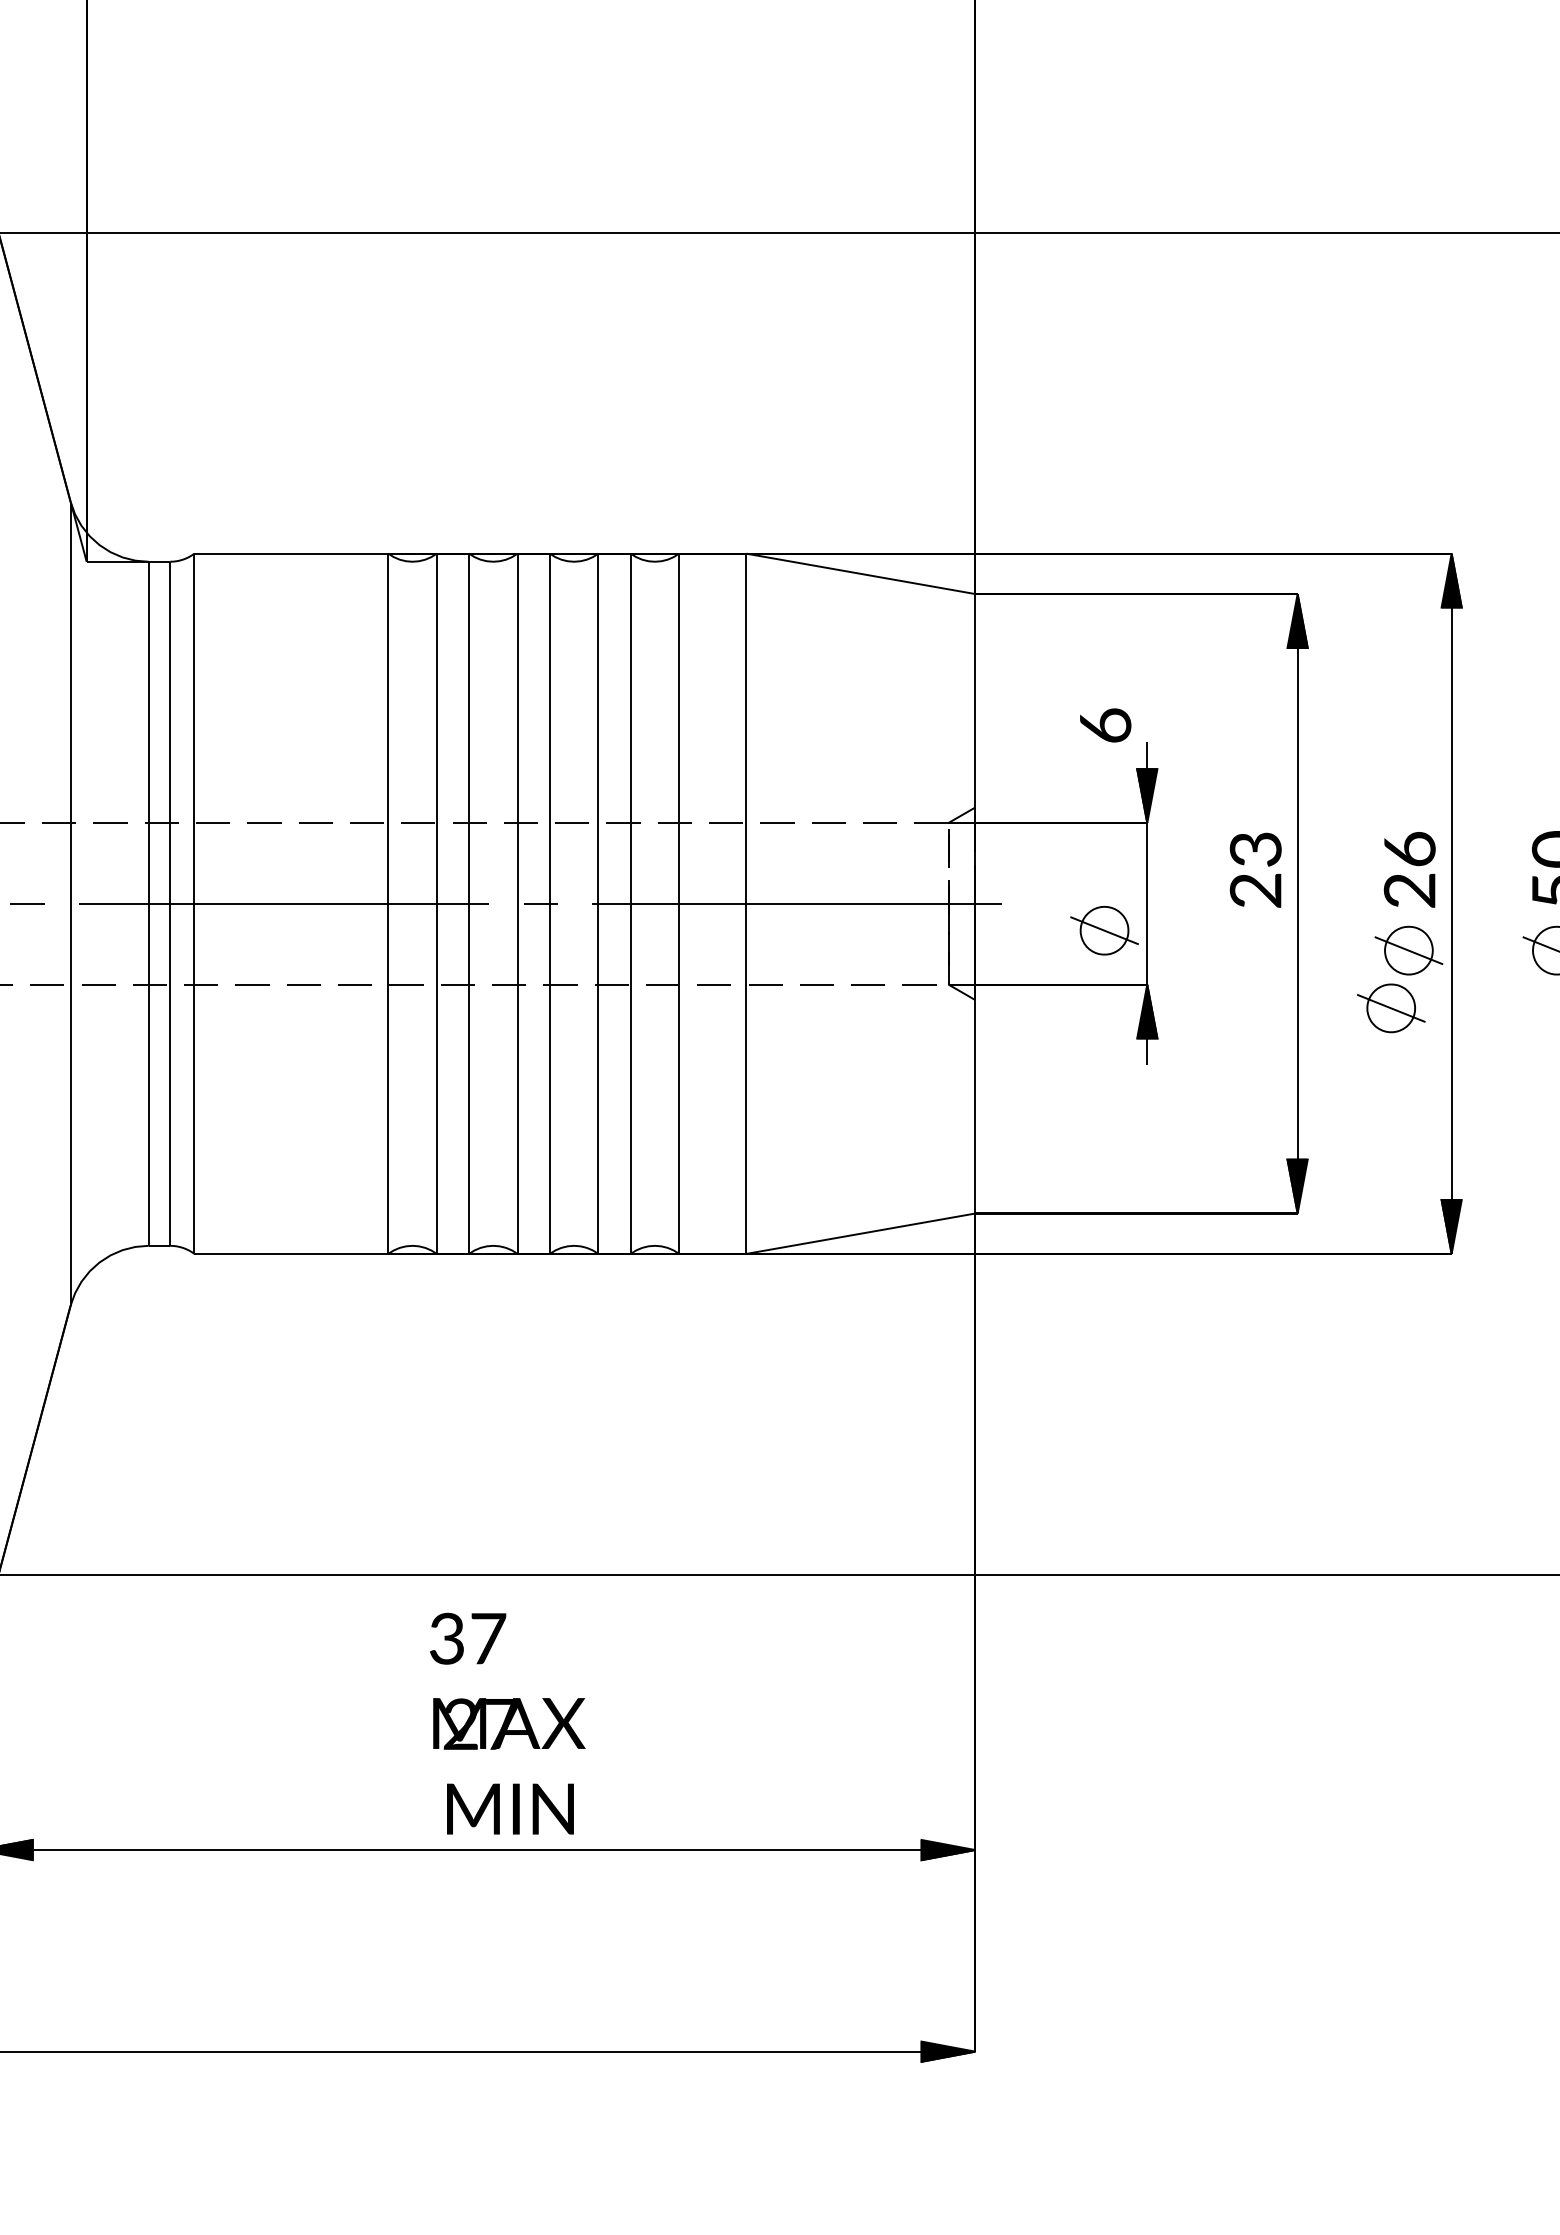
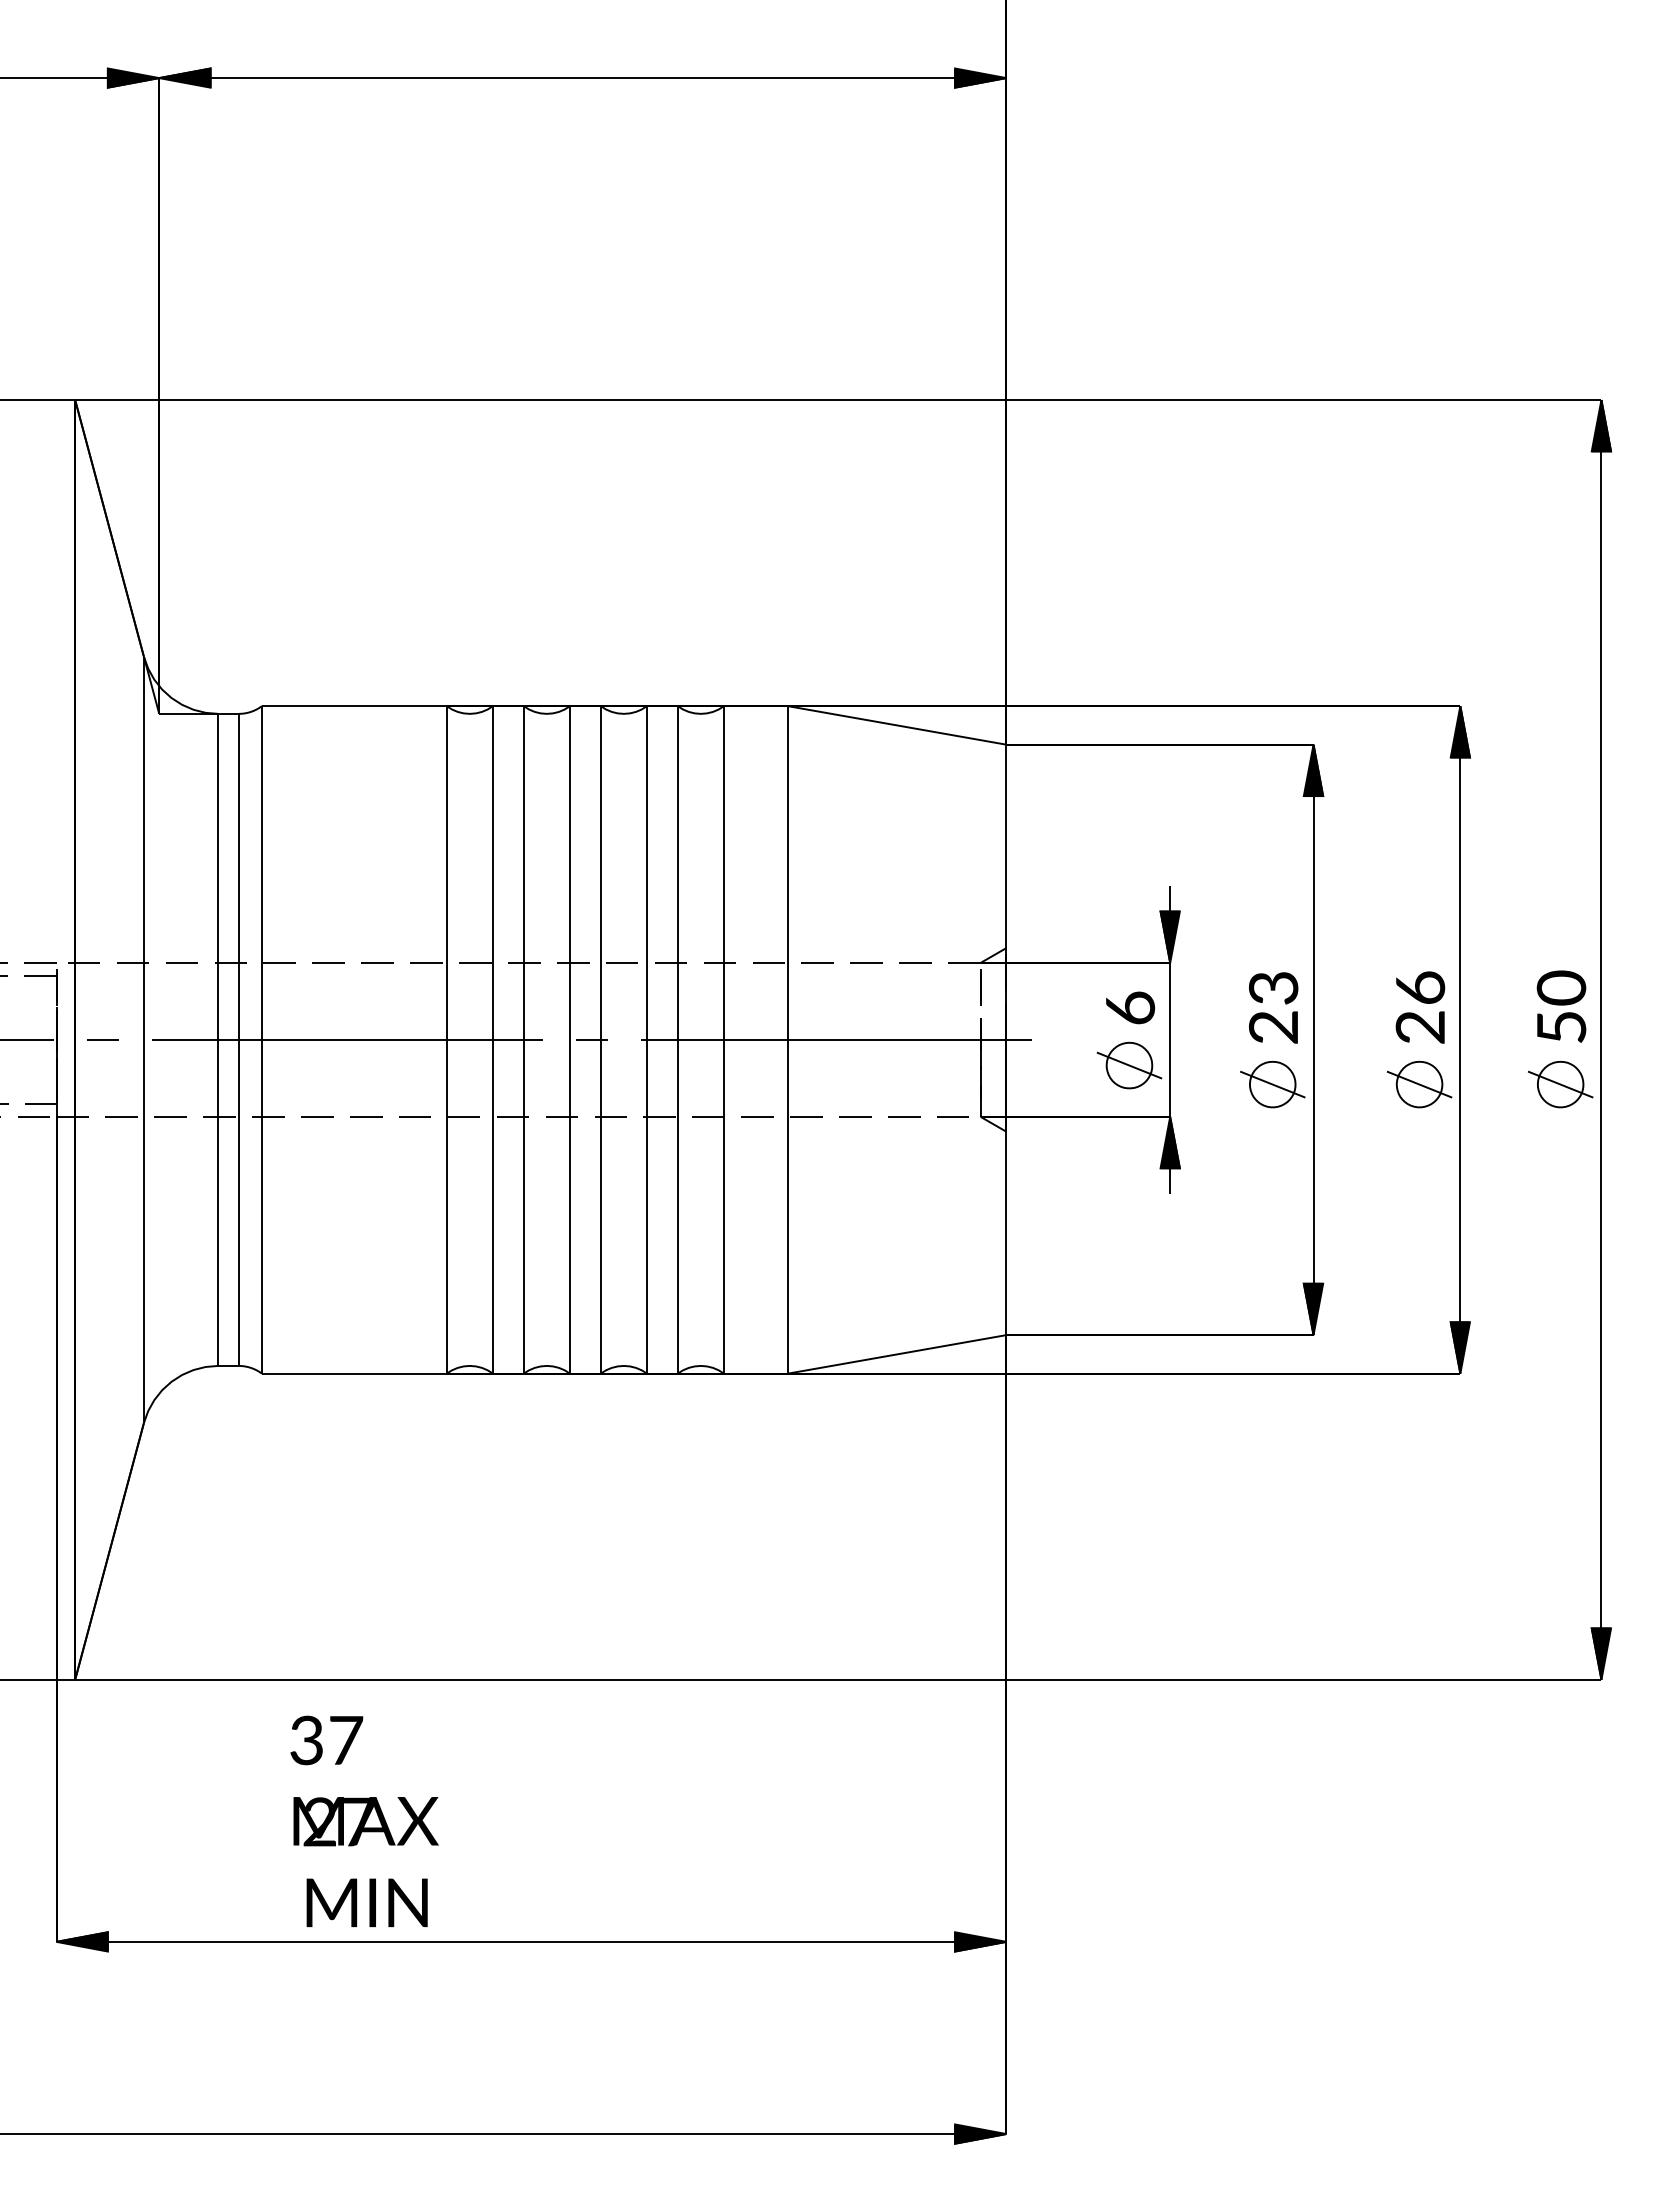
text: (1105, 725) -> (1130, 1007), moved
part: (1390, 1008) -> (1272, 1084), moved
text: (507, 1722) -> (364, 1820), moved

